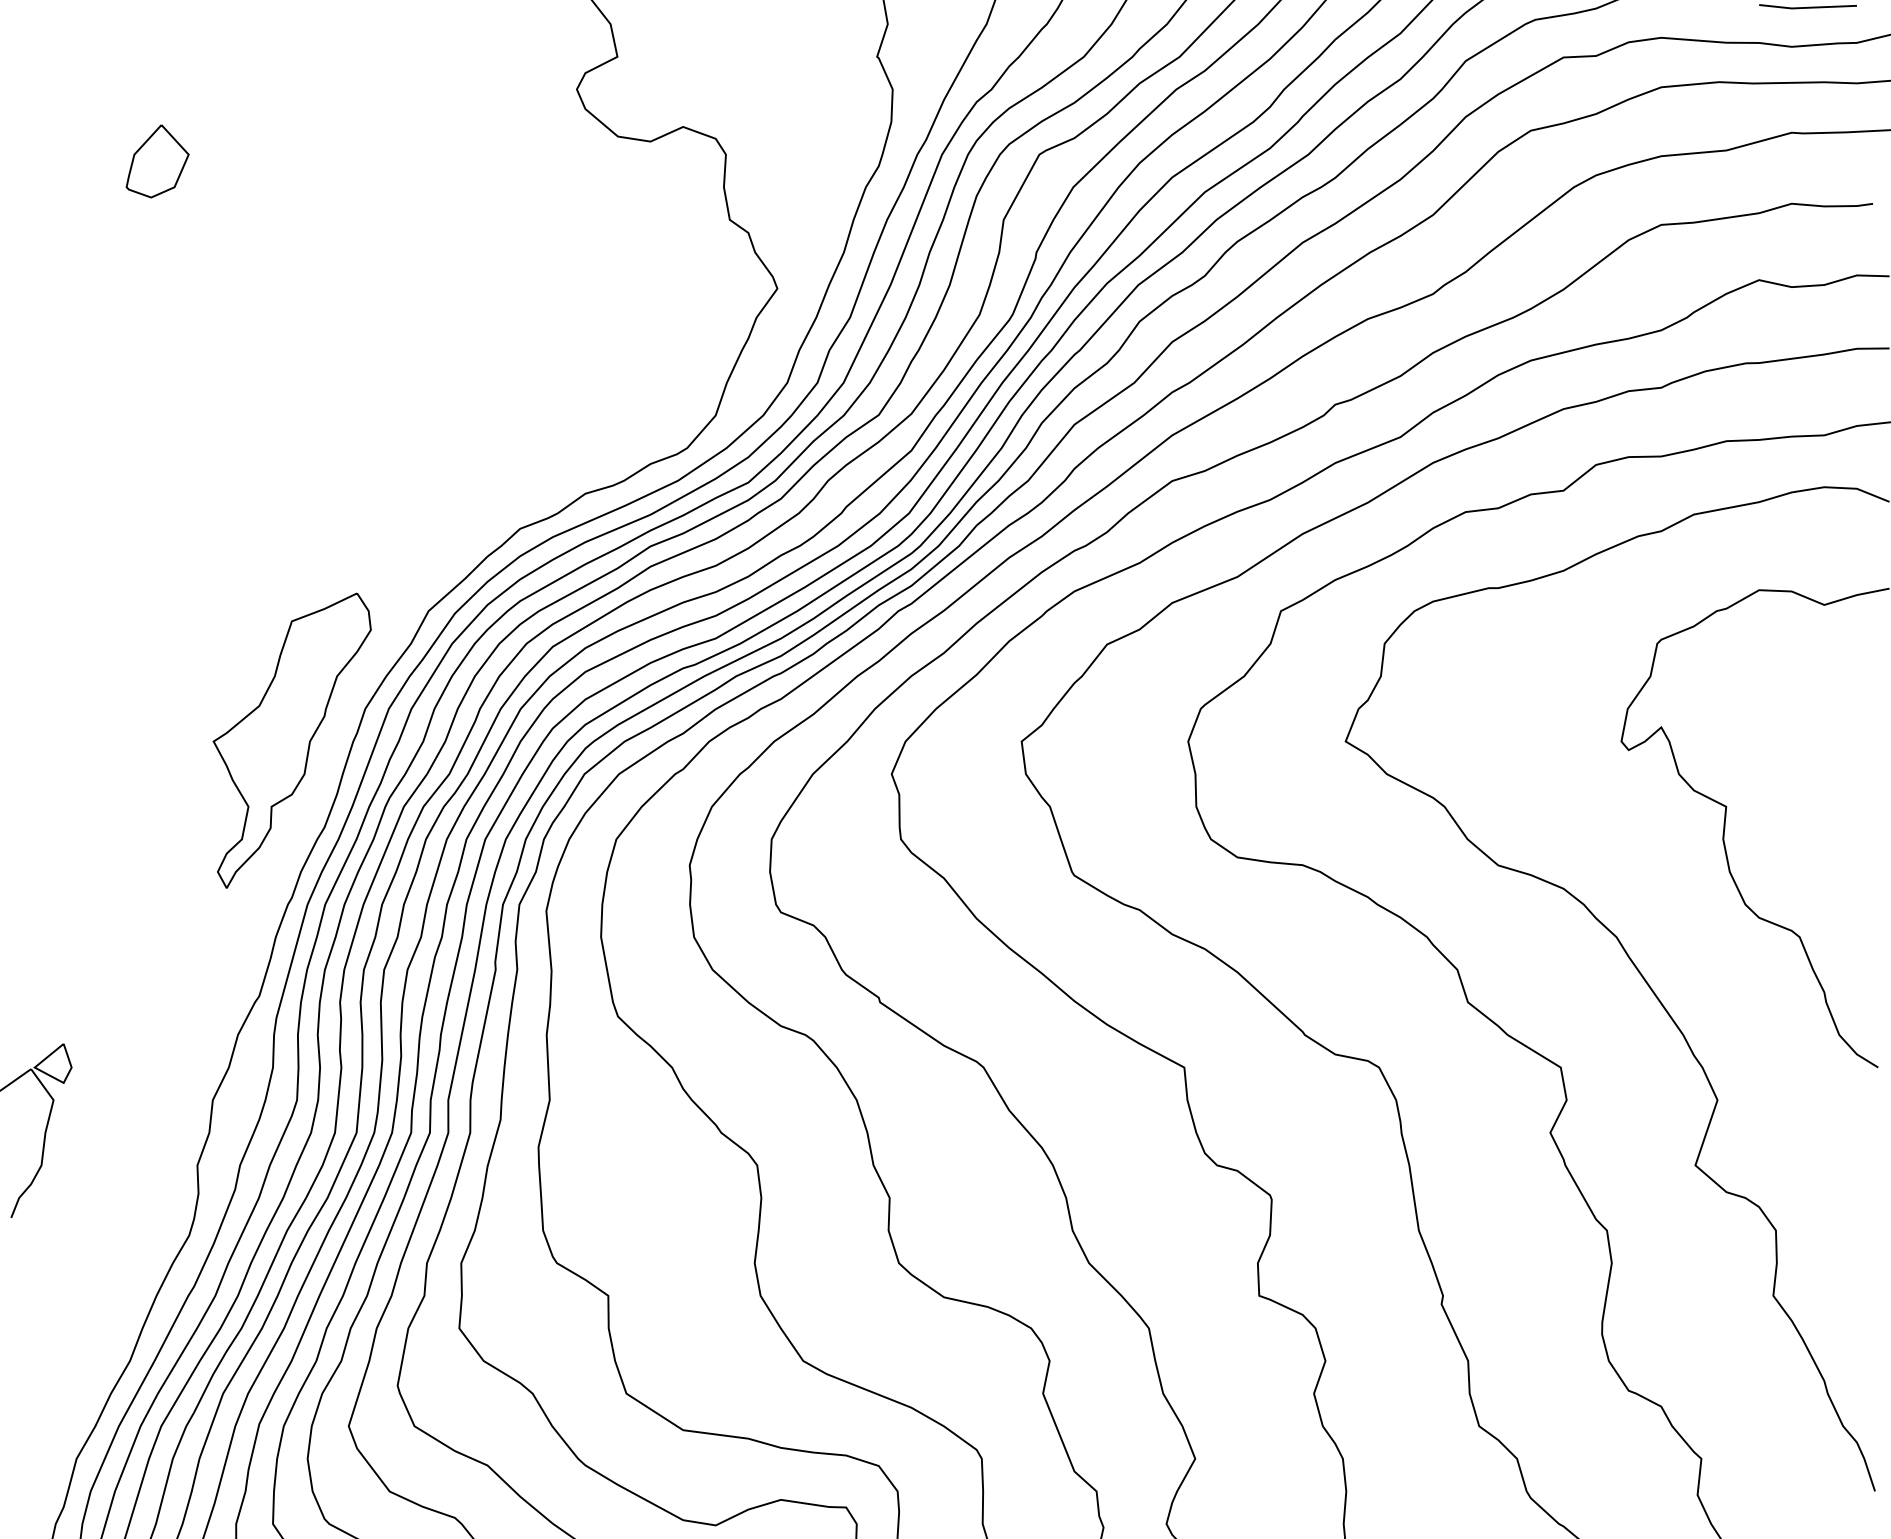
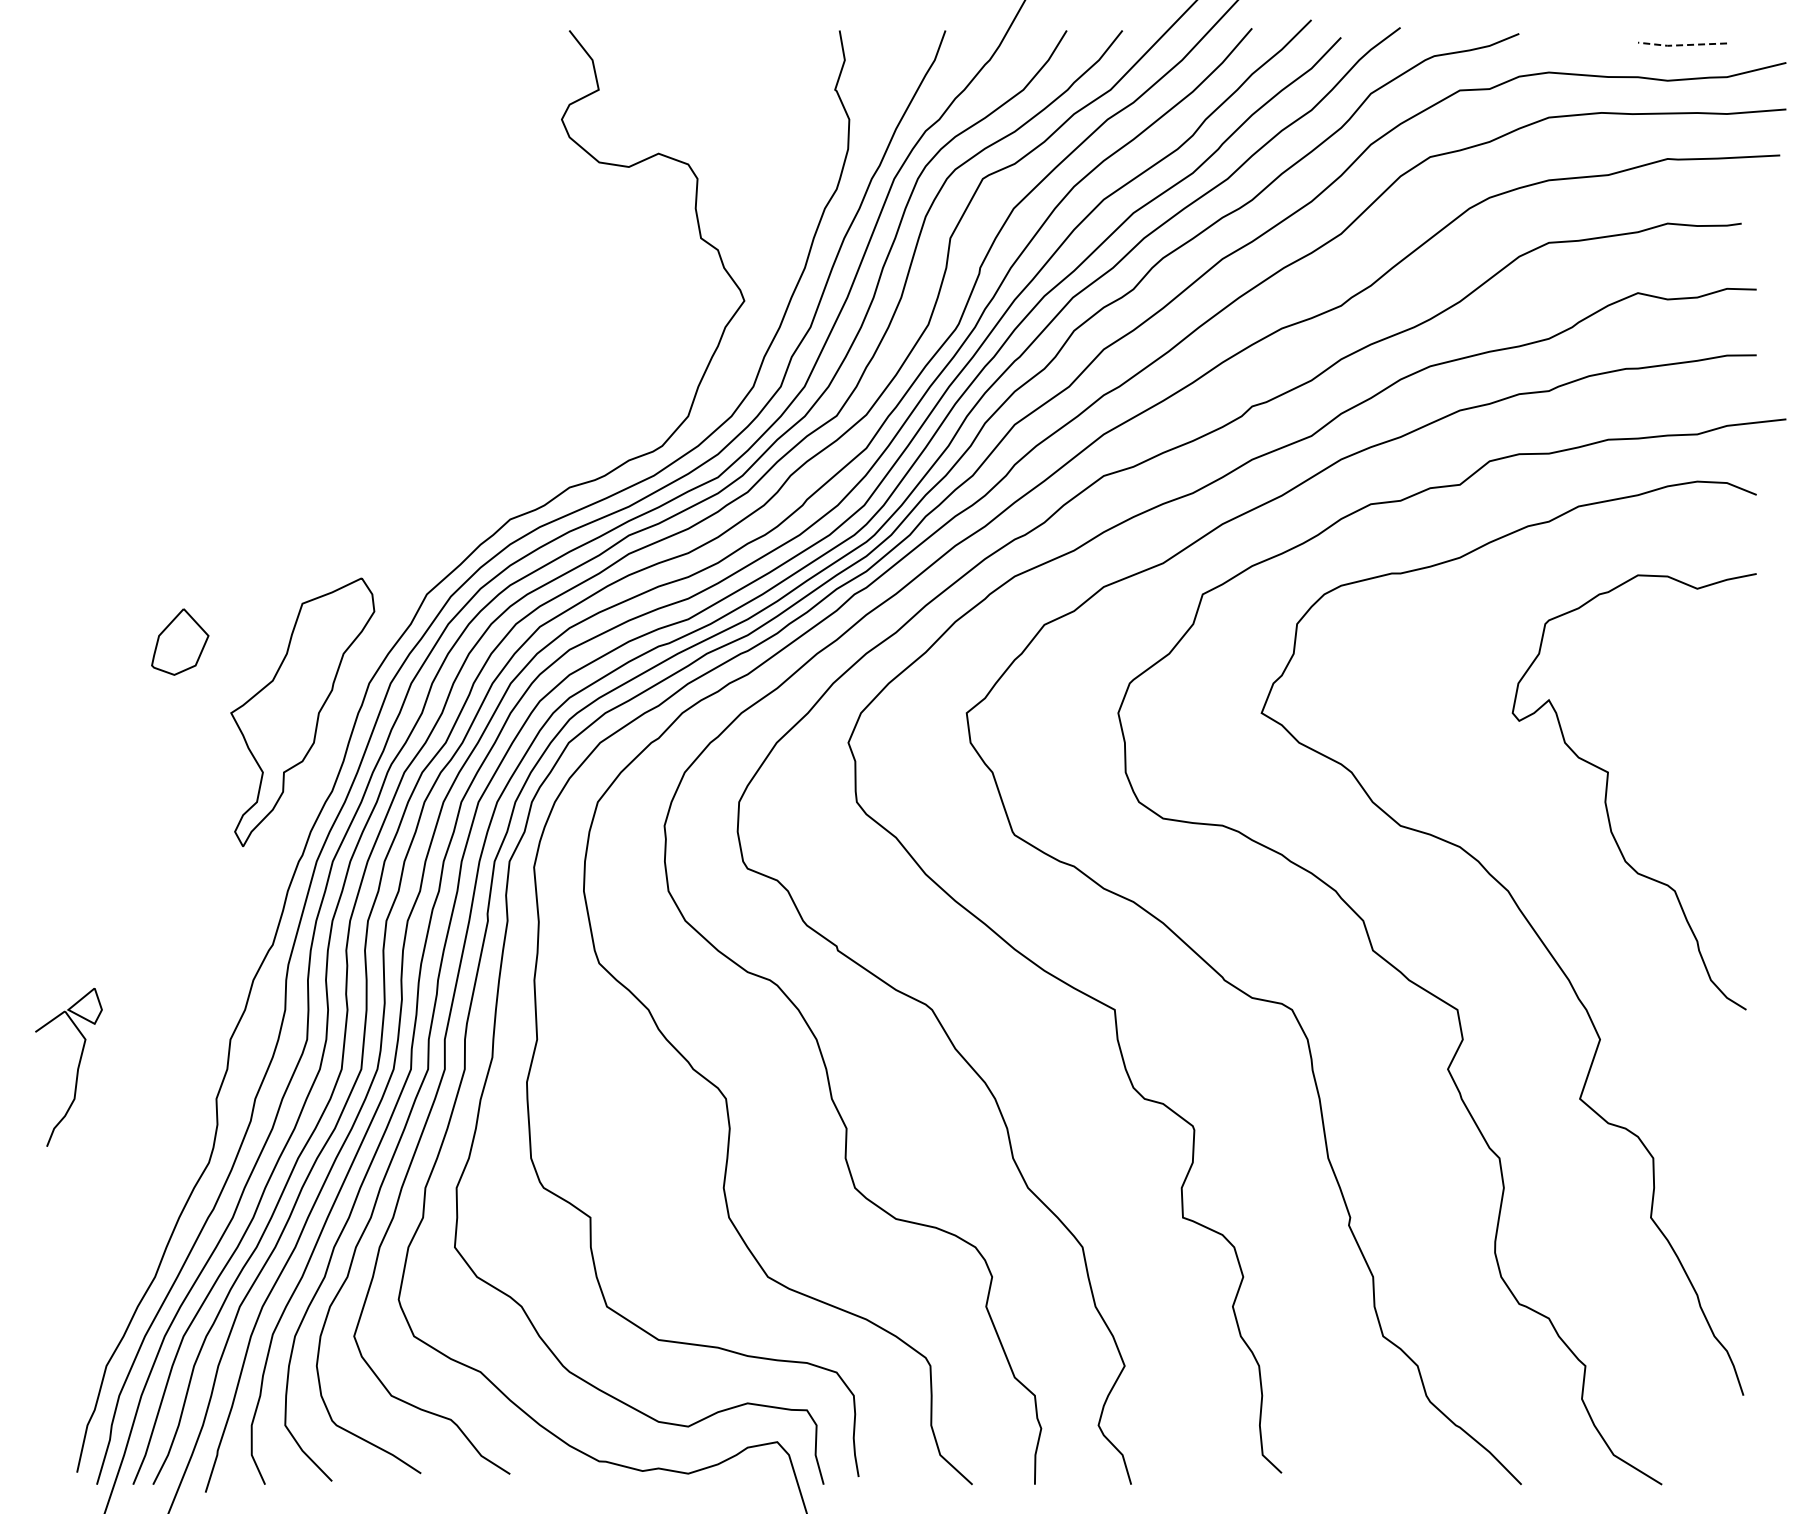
line: (1806, 8) -> (1681, 45), solid -> dashed
part: (157, 160) -> (180, 641), moved

